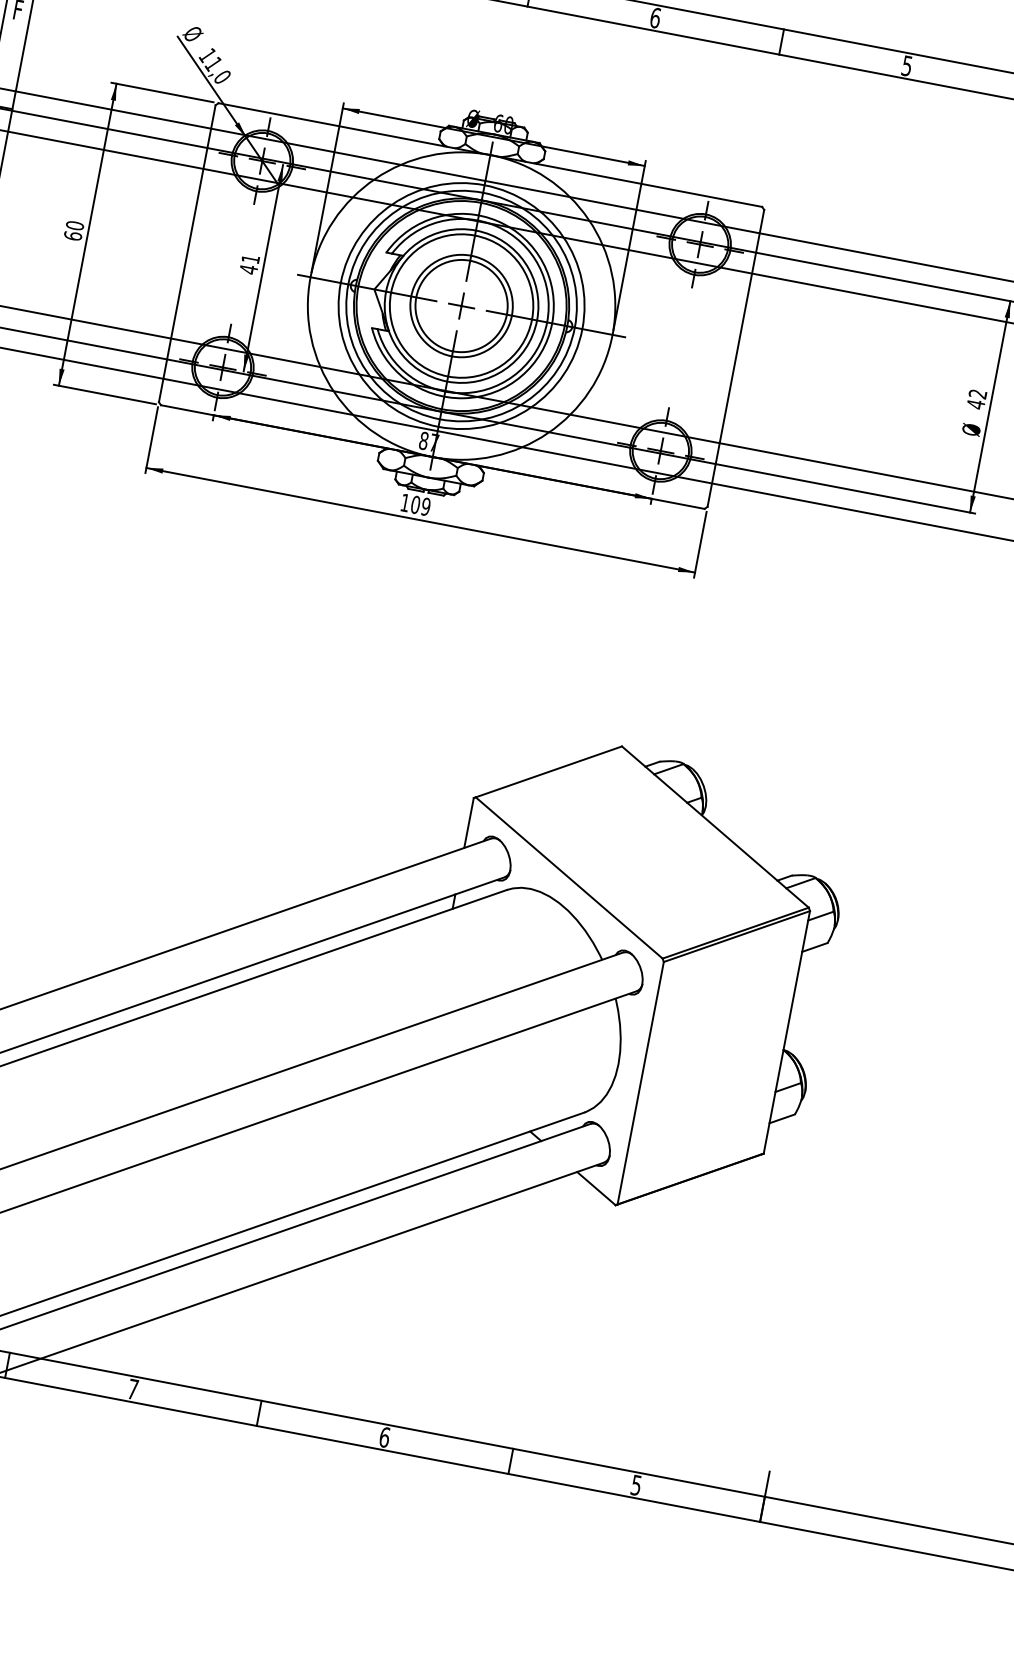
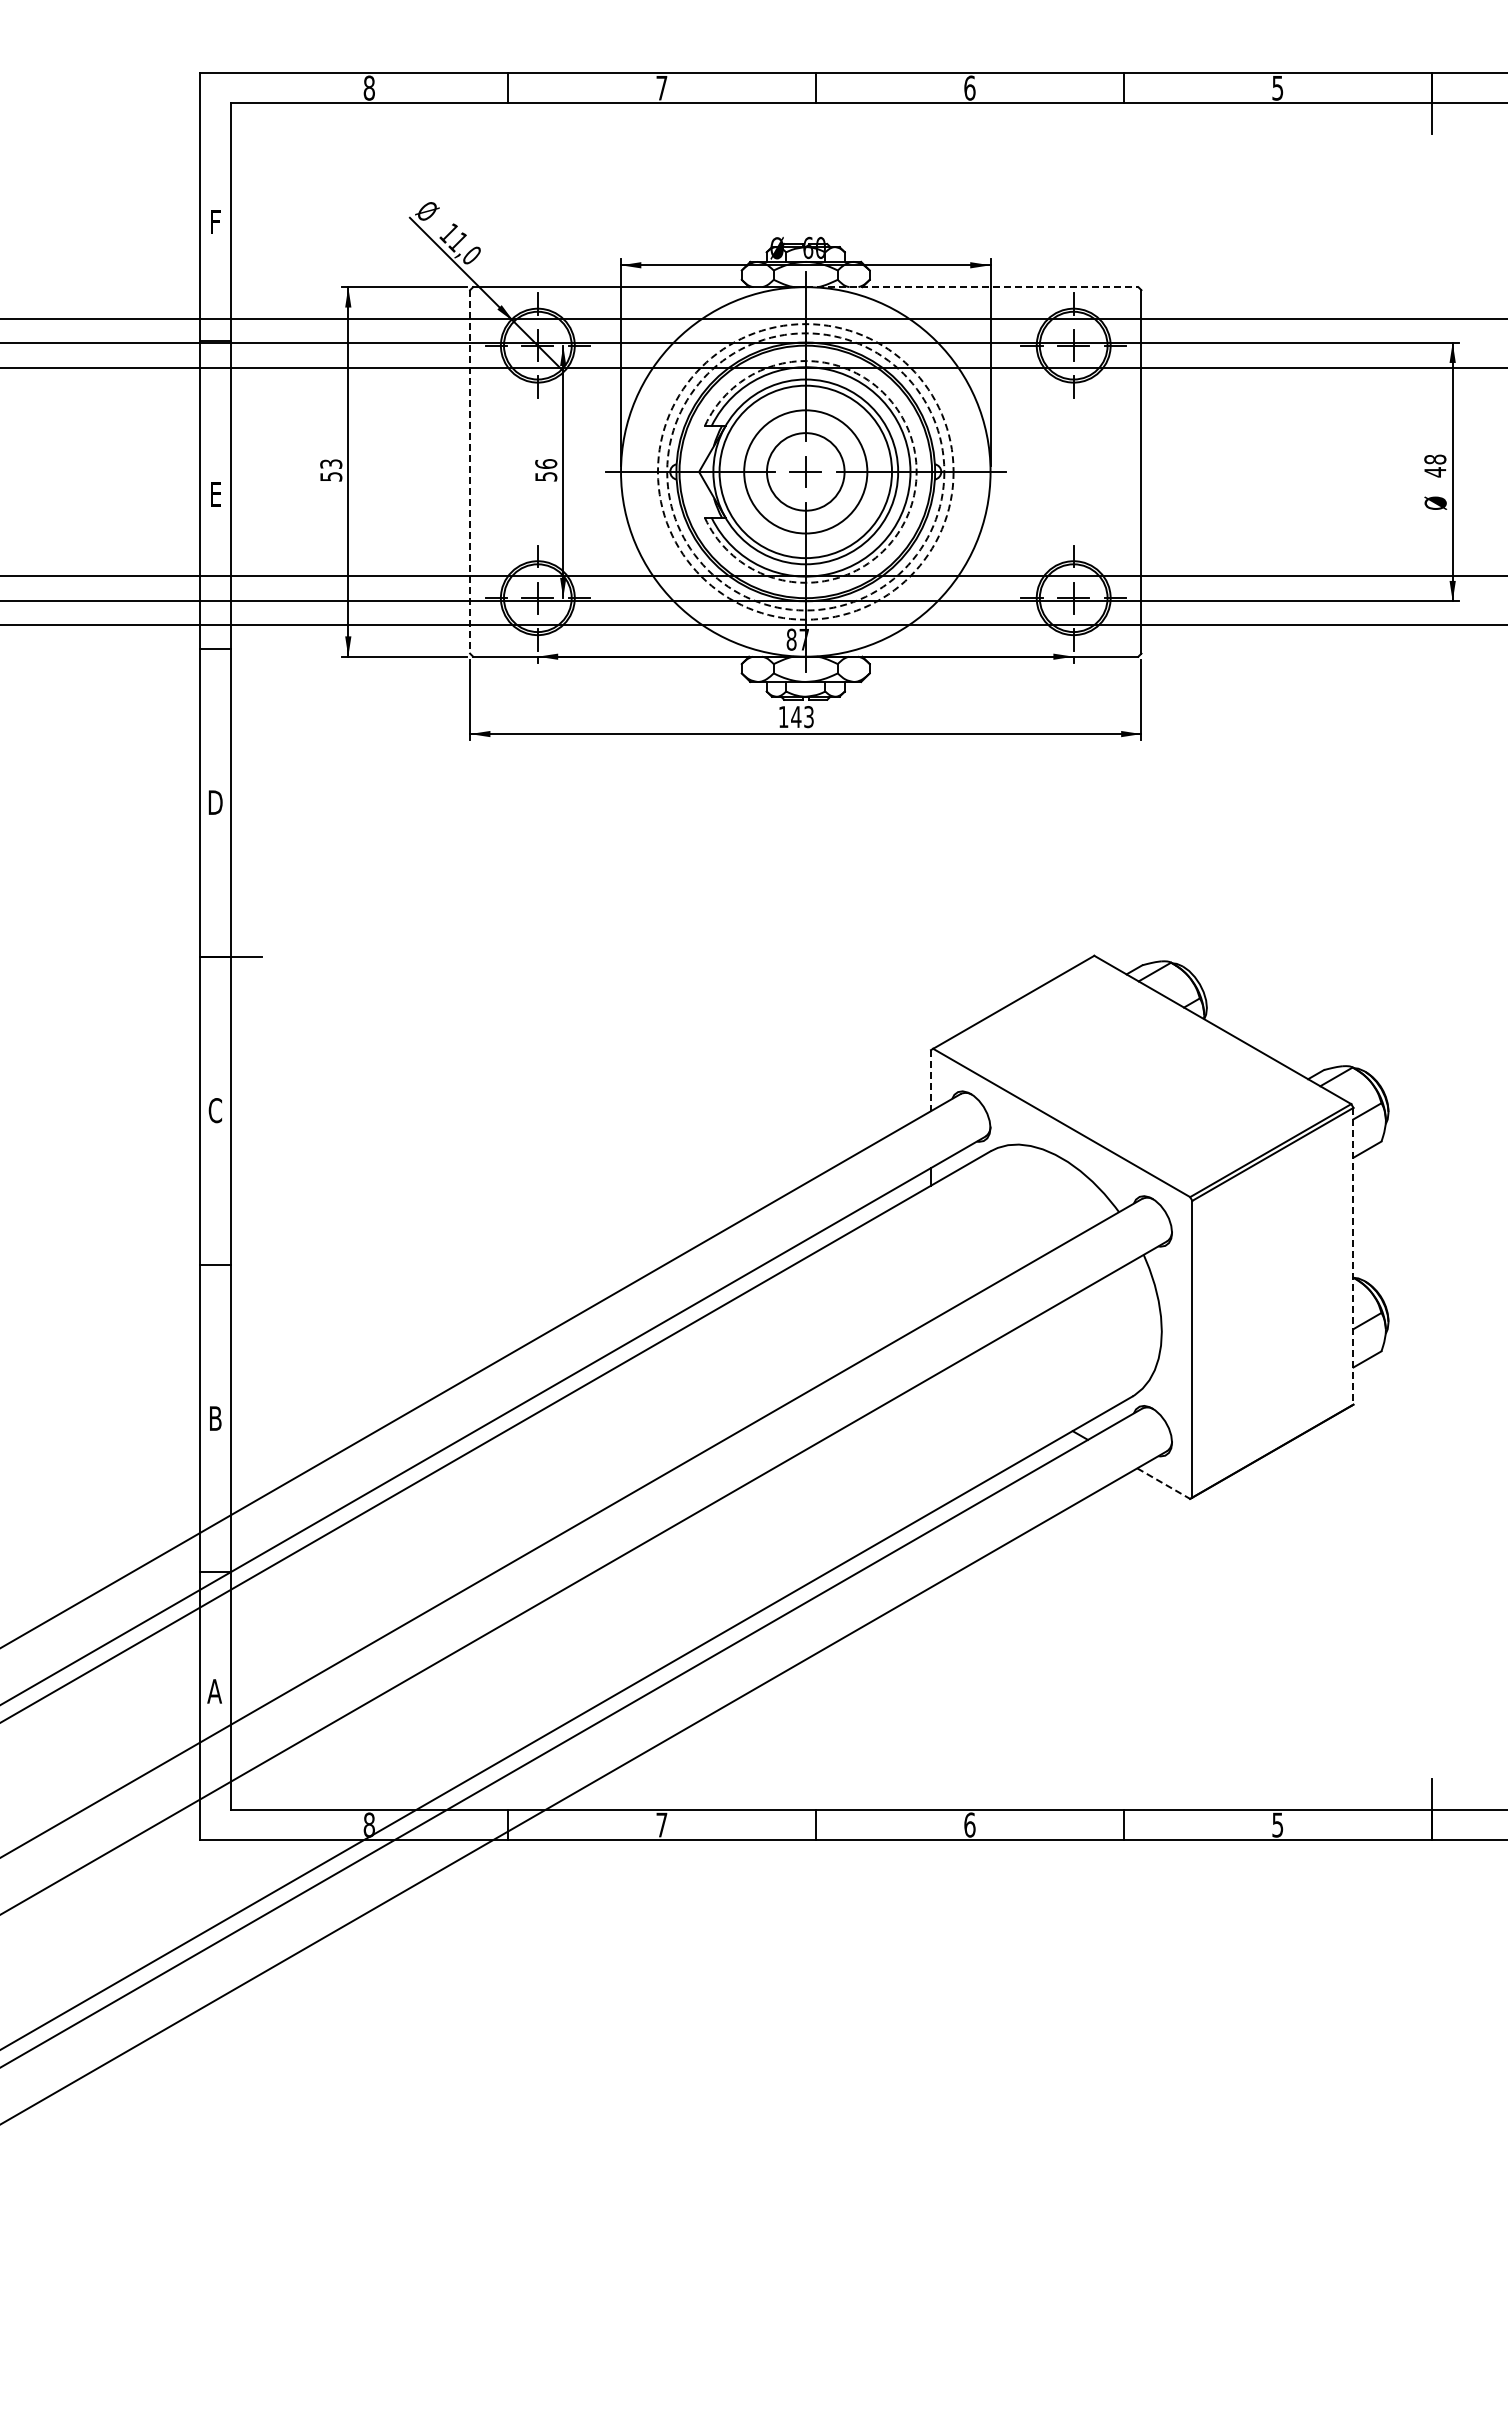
line: (626, 181) -> (972, 287), solid -> dashed
text: (74, 230) -> (331, 470), 60 -> 53
line: (187, 253) -> (470, 471), solid -> dashed
text: (249, 264) -> (546, 470), 41 -> 56
circle: (461, 305) -> (805, 471), size x0.7
circle: (461, 305) -> (805, 471), solid -> dashed
circle: (461, 305) -> (805, 471), solid -> dashed
arc: (552, 322) -> (916, 471), solid -> dashed
text: (978, 394) -> (1435, 459), 42 -> 48
text: (420, 506) -> (802, 717), 109 -> 143
line: (469, 822) -> (931, 1080), solid -> dashed
line: (786, 1032) -> (1353, 1256), solid -> dashed
line: (596, 1188) -> (1163, 1483), solid -> dashed

